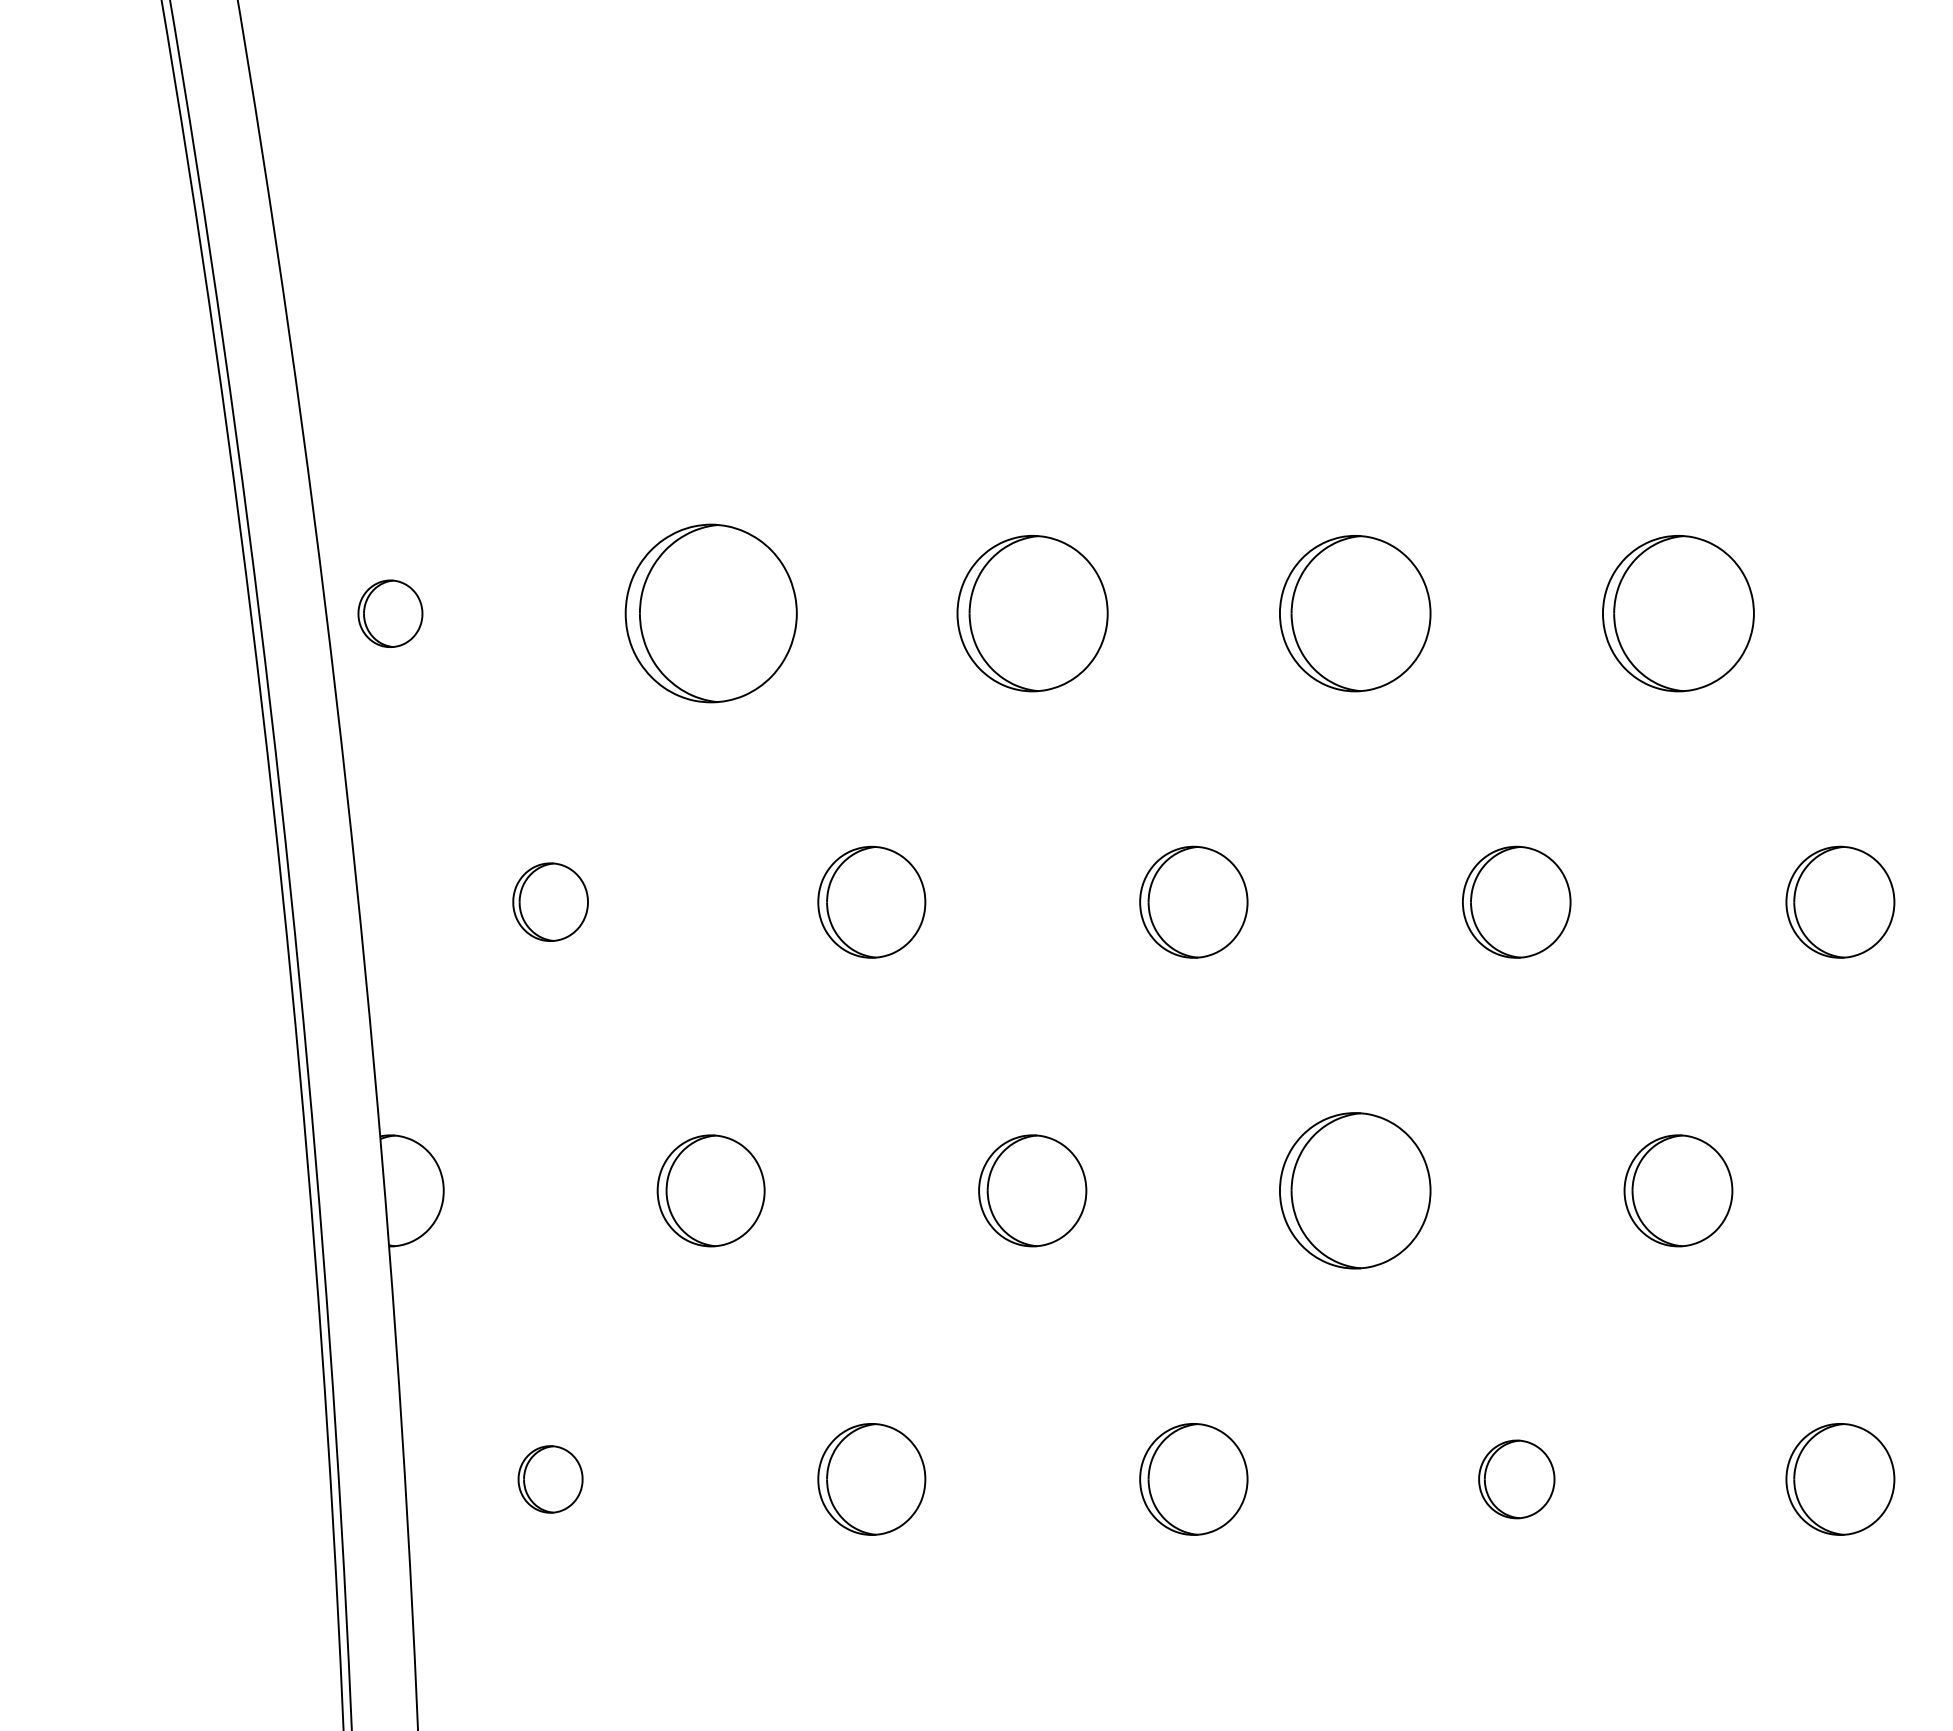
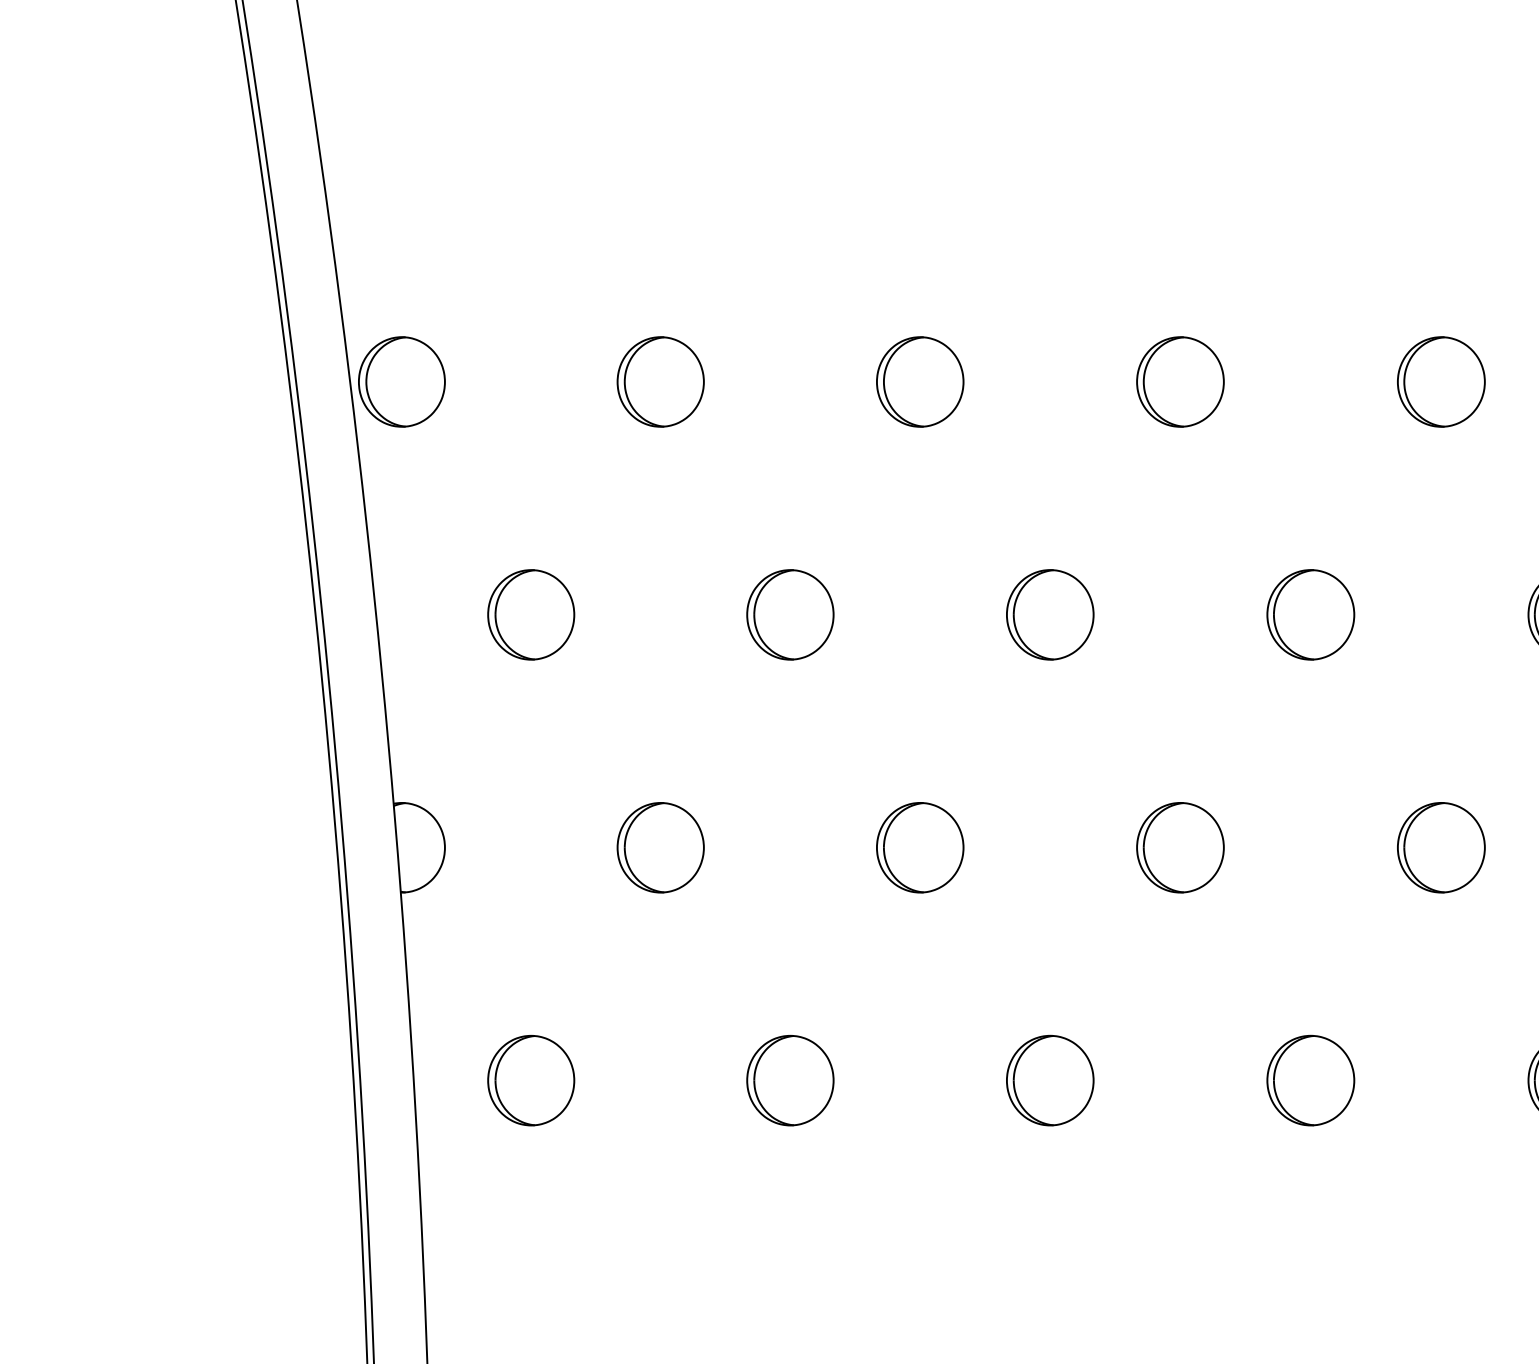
part: (390, 613) -> (401, 381), size x1.67
part: (710, 613) -> (660, 381), size x0.62
part: (1032, 613) -> (920, 381), size x0.71
part: (1354, 613) -> (1179, 381), size x0.71
part: (1678, 613) -> (1441, 381), size x0.71
part: (550, 901) -> (531, 614), size x1.43
part: (1354, 1190) -> (1179, 847), size x0.71
part: (550, 1479) -> (531, 1080), size x1.67
part: (1516, 1479) -> (1310, 1080), size x1.43

